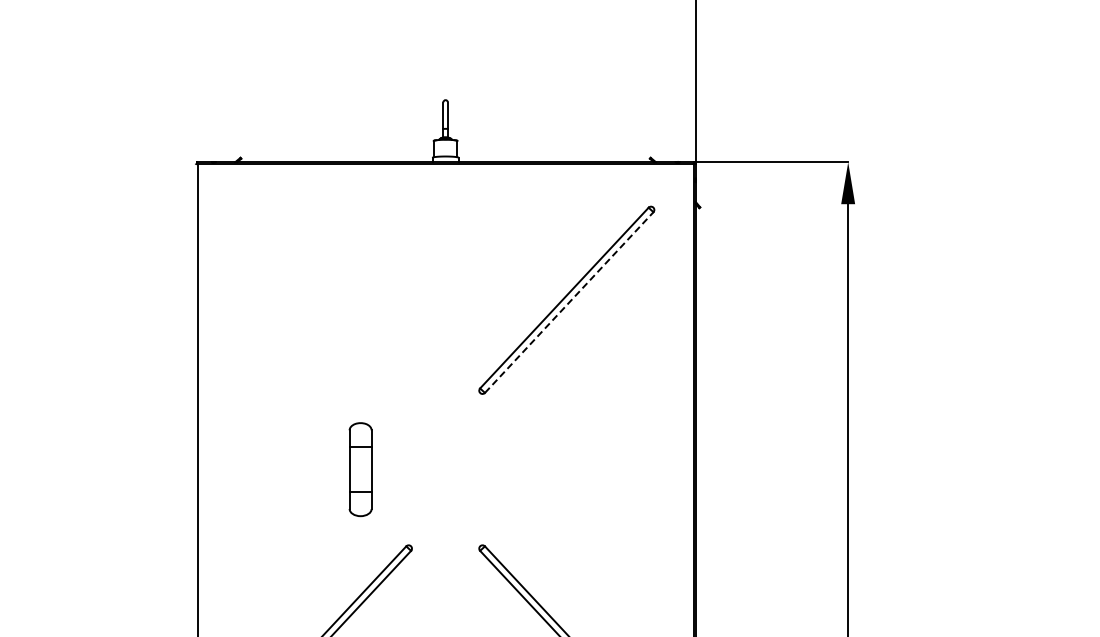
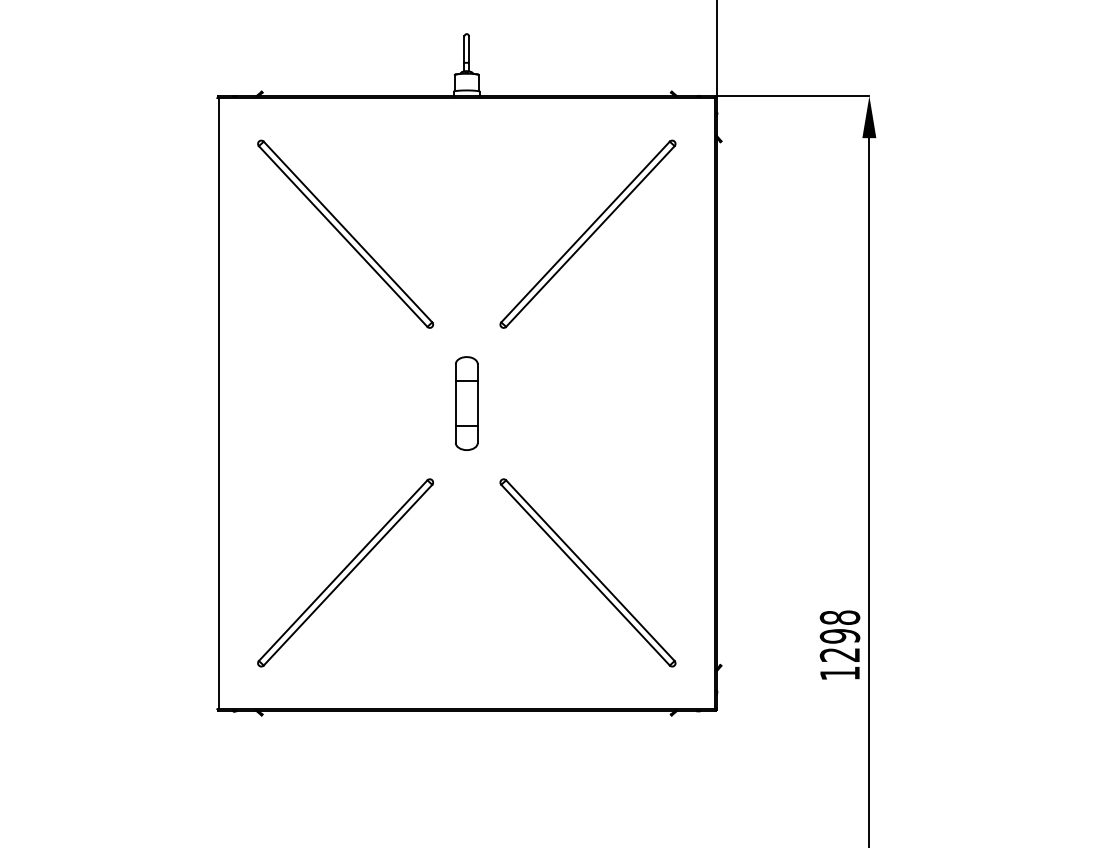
part: (324, 299) -> (345, 233), added
line: (569, 302) -> (590, 236), dashed -> solid
part: (360, 469) -> (466, 403), moved

